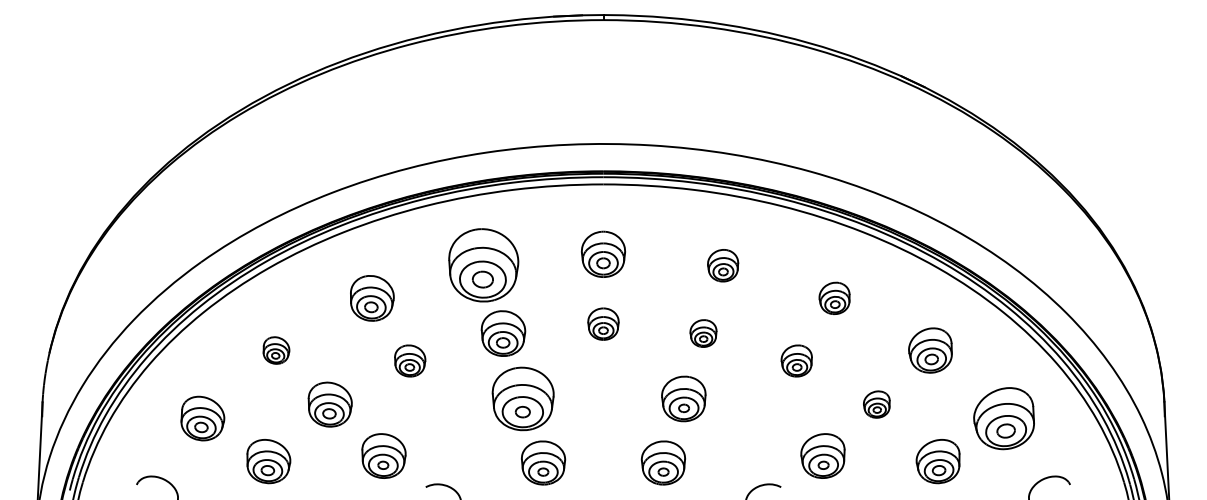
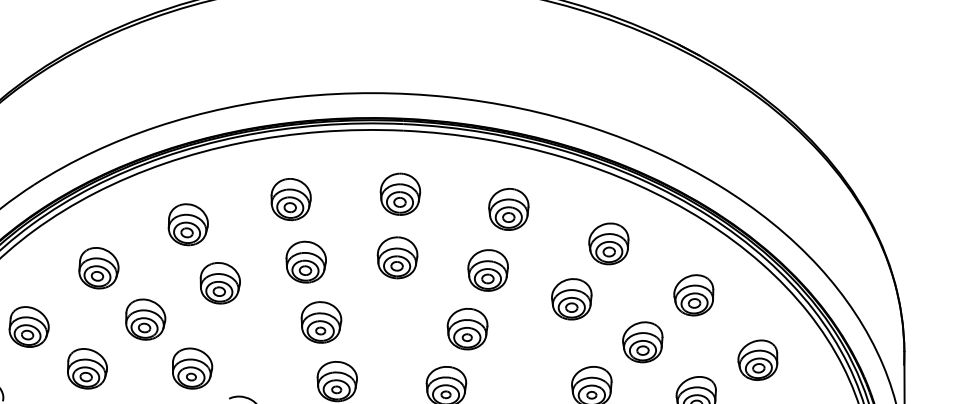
part: (483, 265) -> (290, 199), size x0.62
part: (722, 265) -> (508, 209), size x1.43
part: (834, 298) -> (608, 243), size x1.43
part: (603, 323) -> (397, 257), size x1.43
part: (703, 333) -> (488, 270), size x1.67
part: (276, 350) -> (99, 268), size x1.67
part: (409, 360) -> (219, 282), size x1.43
part: (796, 360) -> (571, 298), size x1.43
part: (522, 398) -> (320, 322), size x0.71
part: (876, 404) -> (642, 342), size x1.67
part: (1003, 418) -> (757, 360), size x0.71

